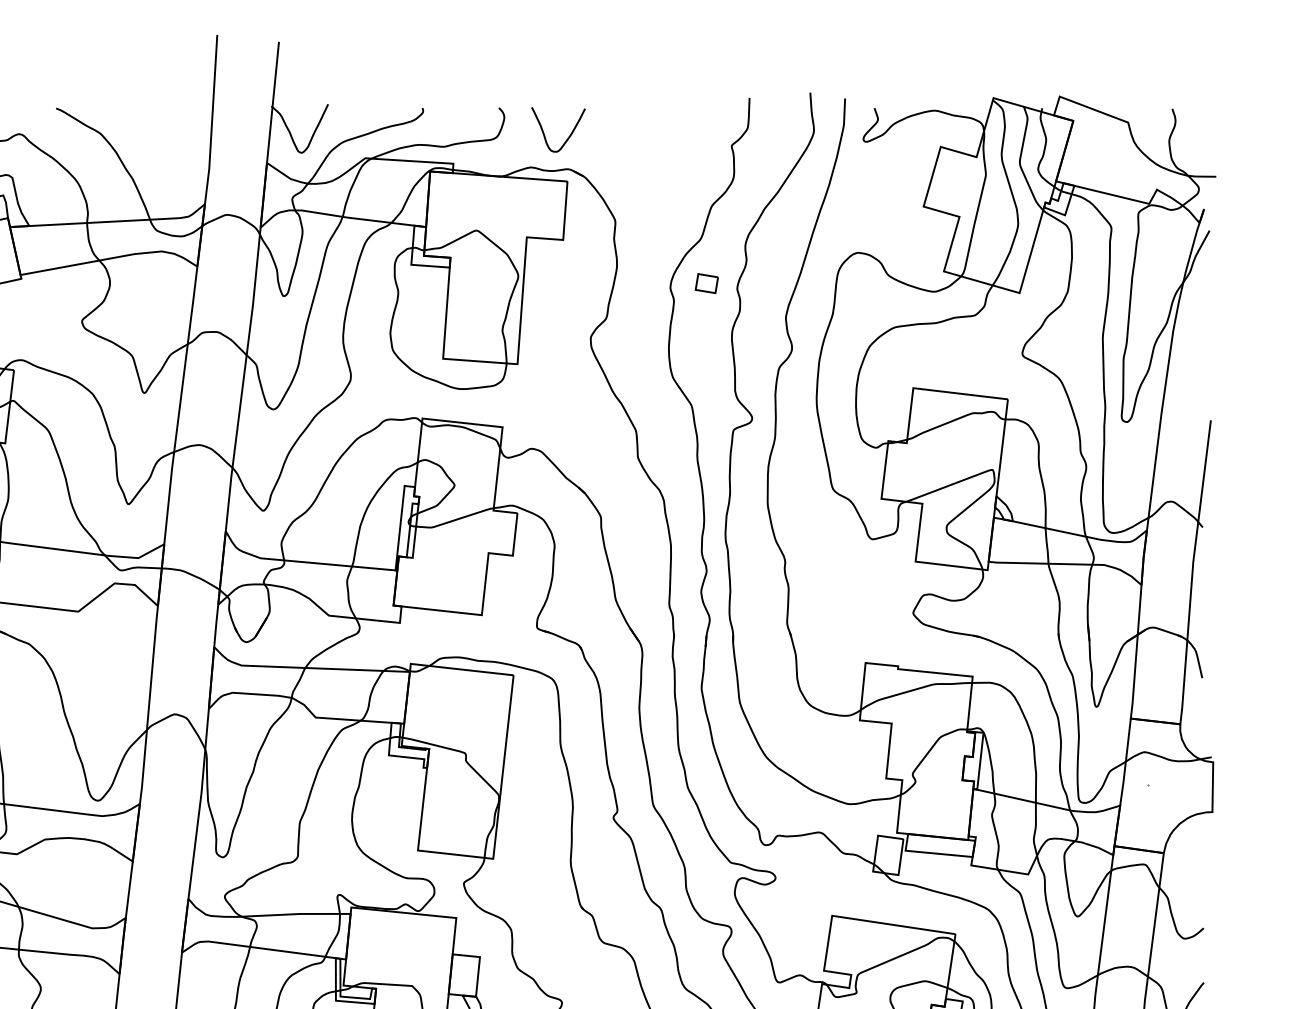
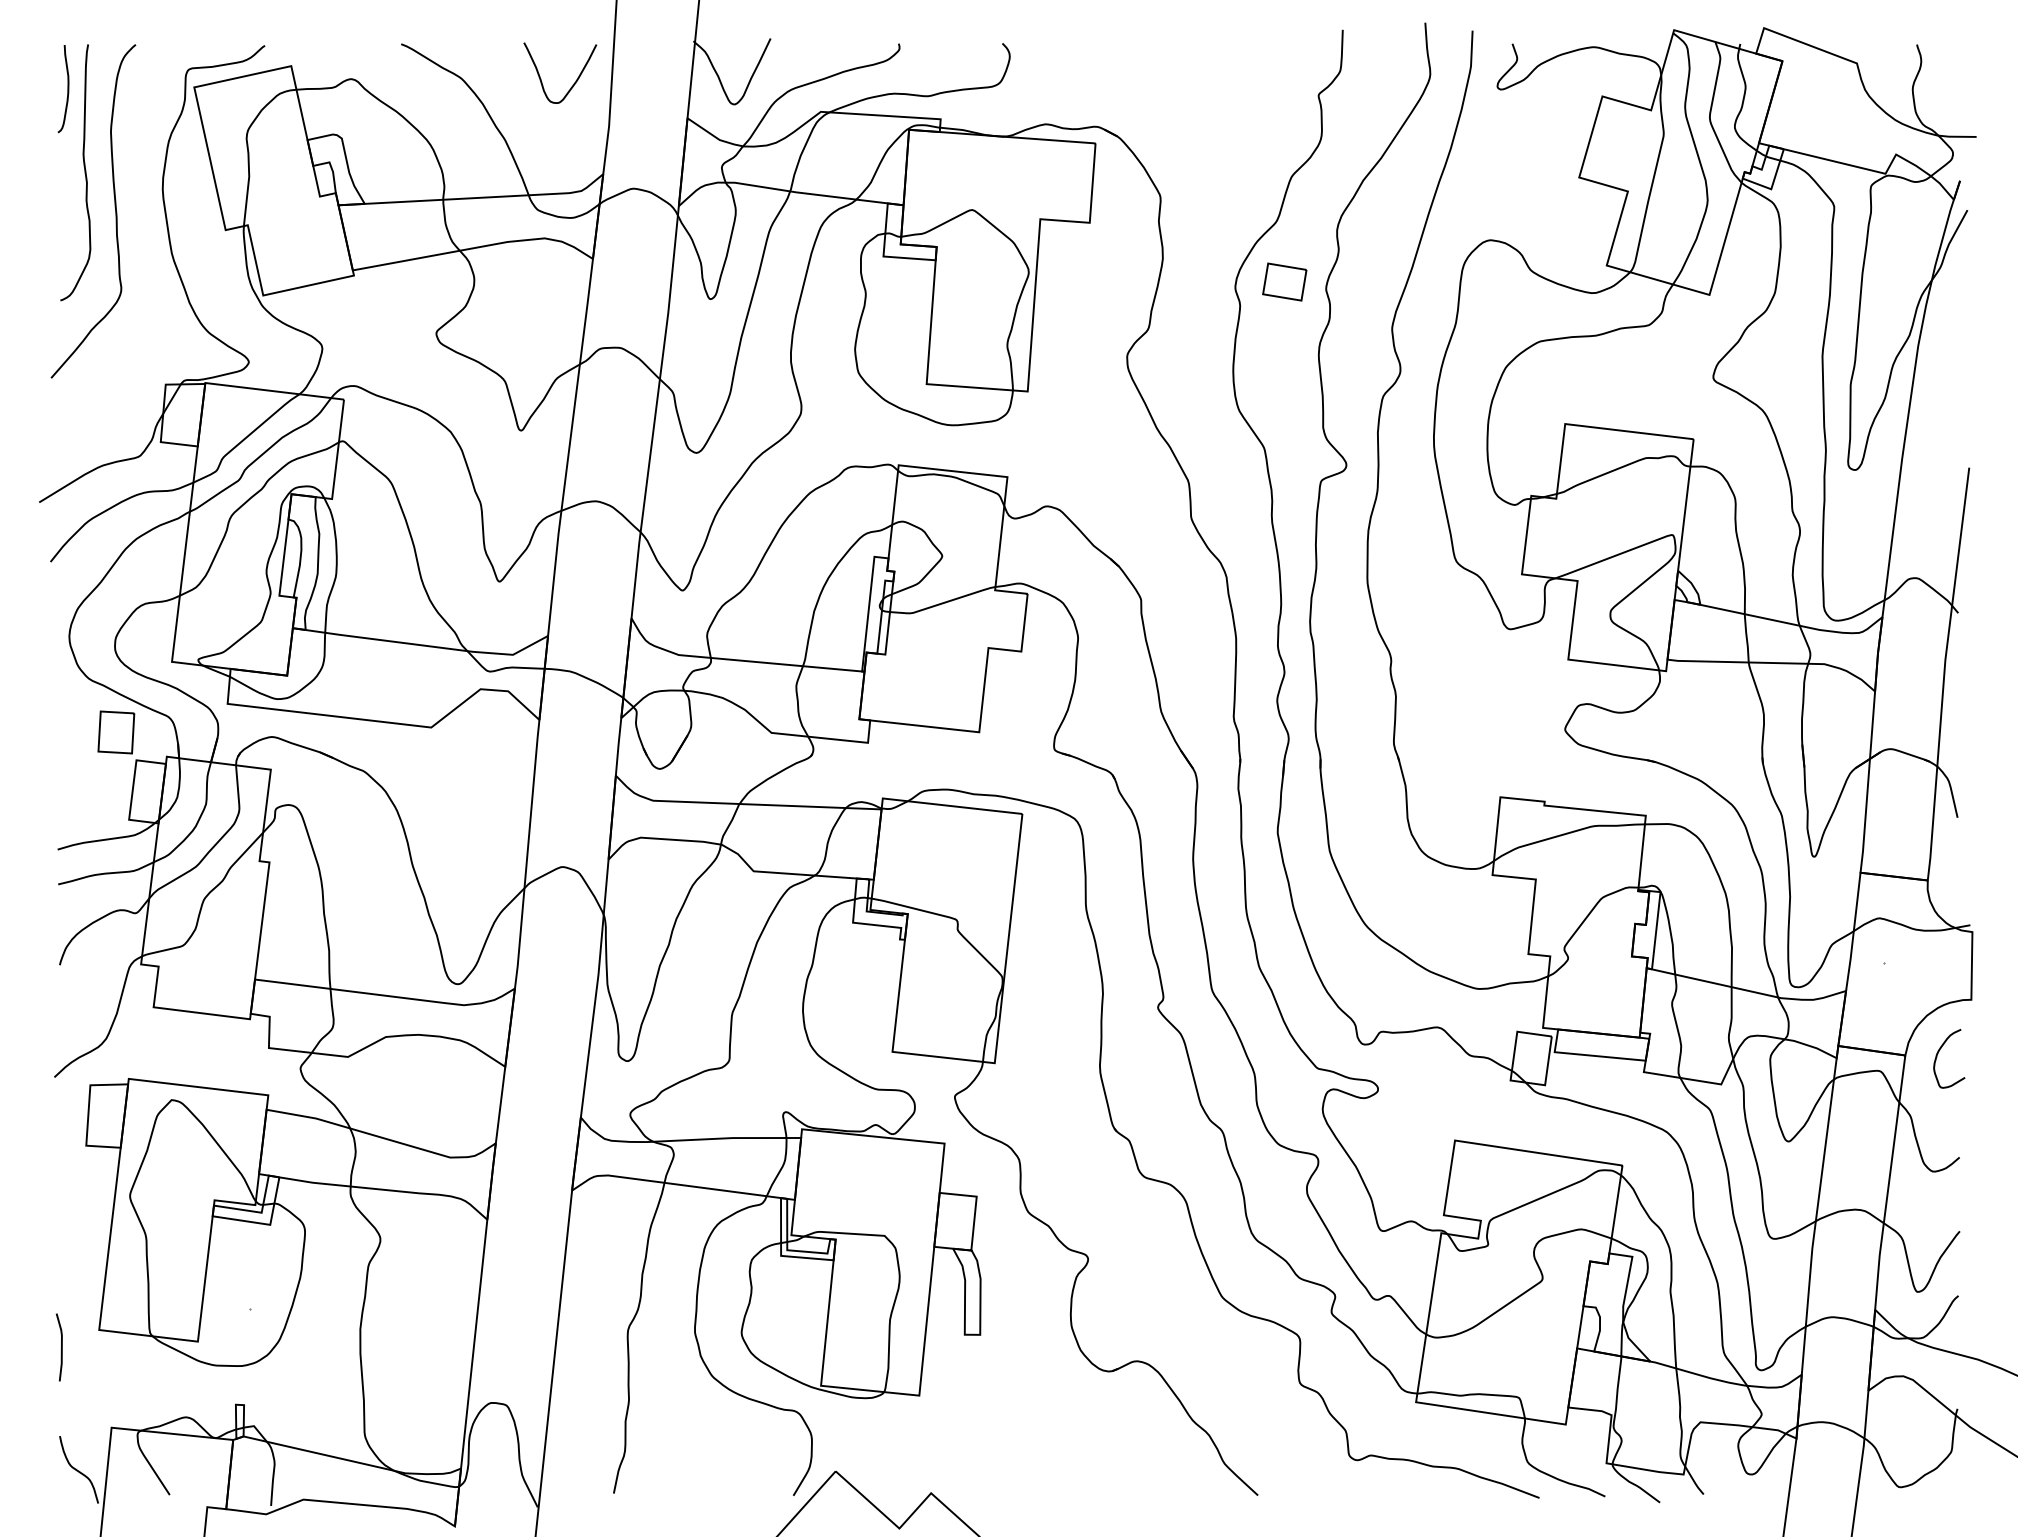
curve: (569, 135) -> (575, 80), moved
part: (706, 283) -> (1284, 281), size x1.43
curve: (1189, 849) -> (1940, 1050), added

